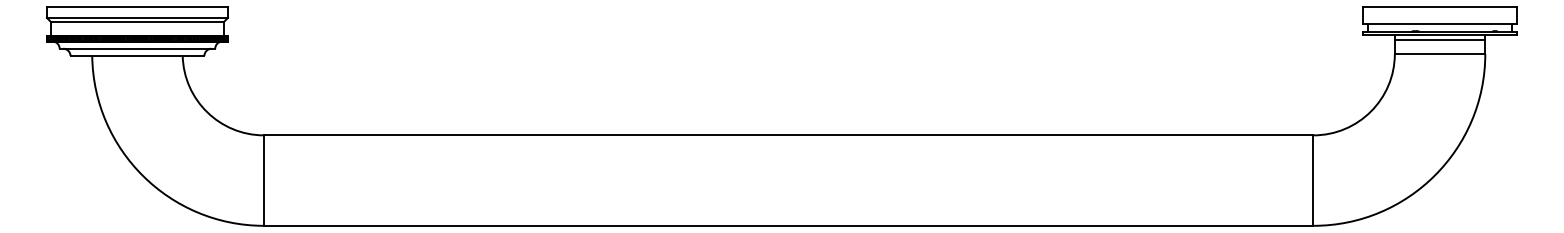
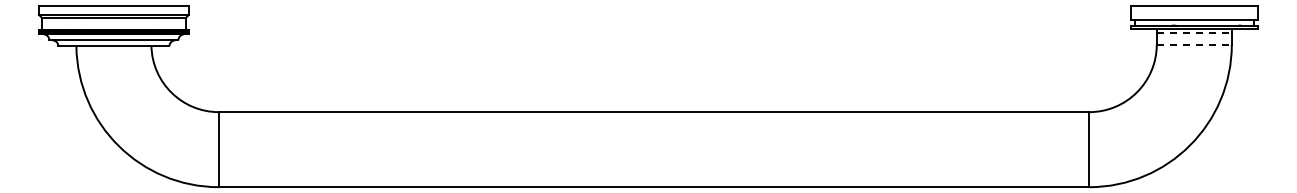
line: (1440, 40) -> (1194, 33), solid -> dashed
line: (1440, 53) -> (1194, 44), solid -> dashed

